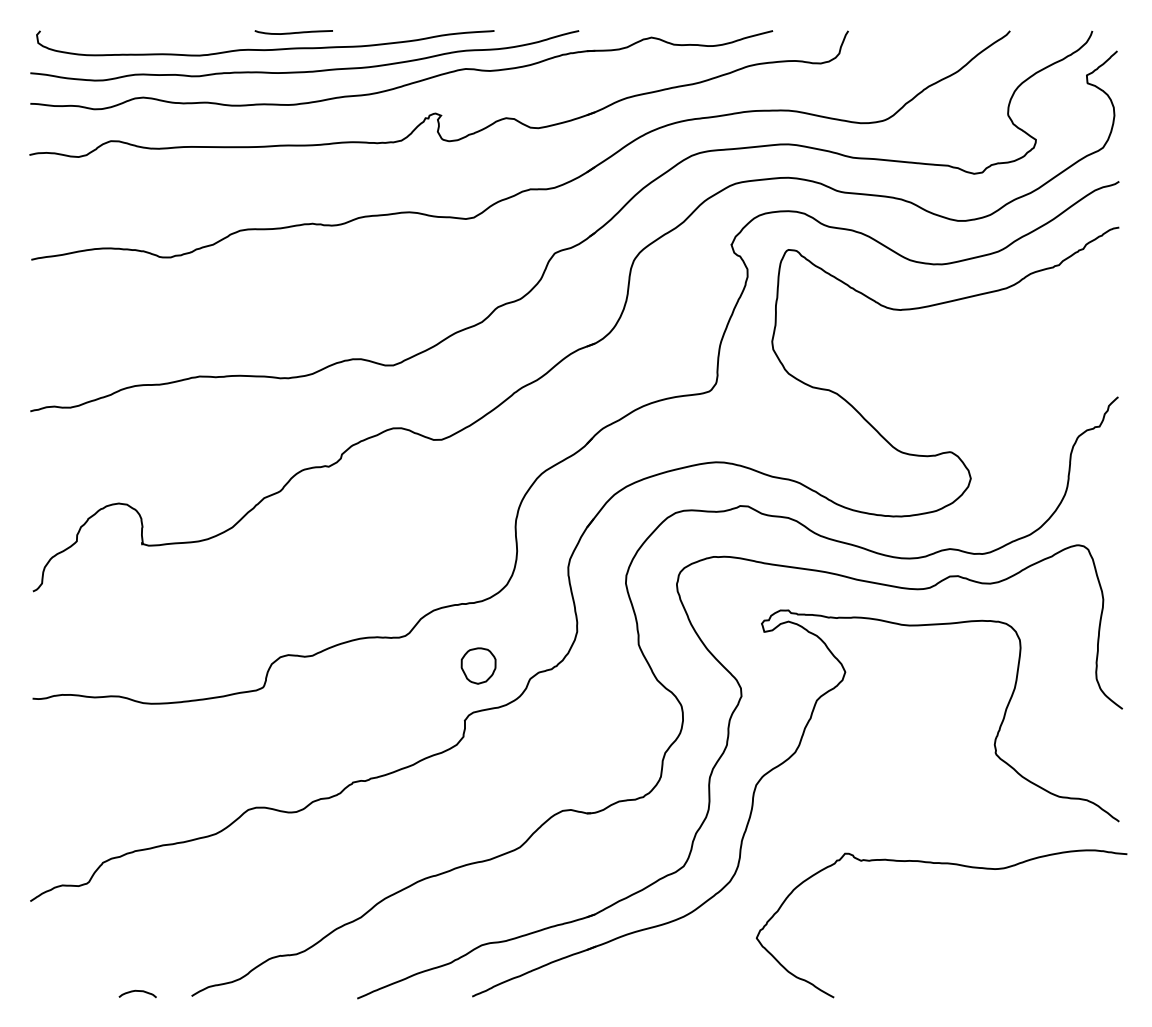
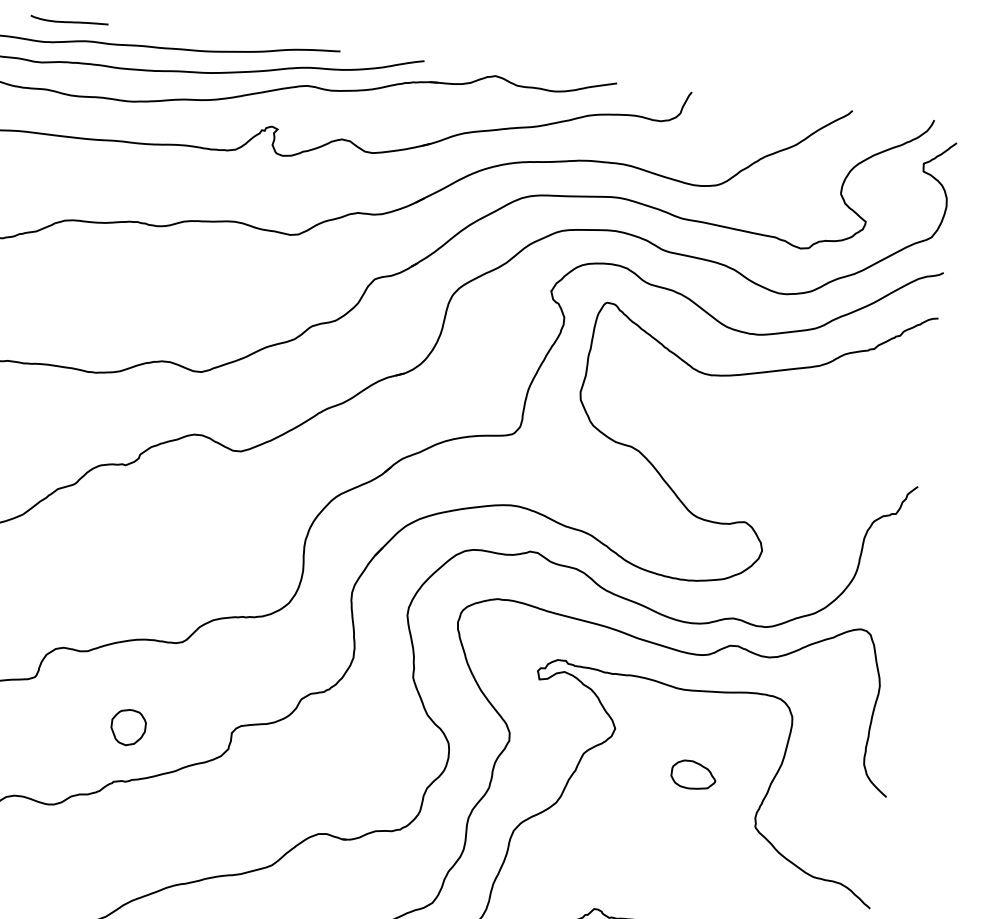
curve: (293, 32) -> (69, 21), moved
part: (478, 665) -> (128, 727), moved
part: (928, 708) -> (693, 774), added

